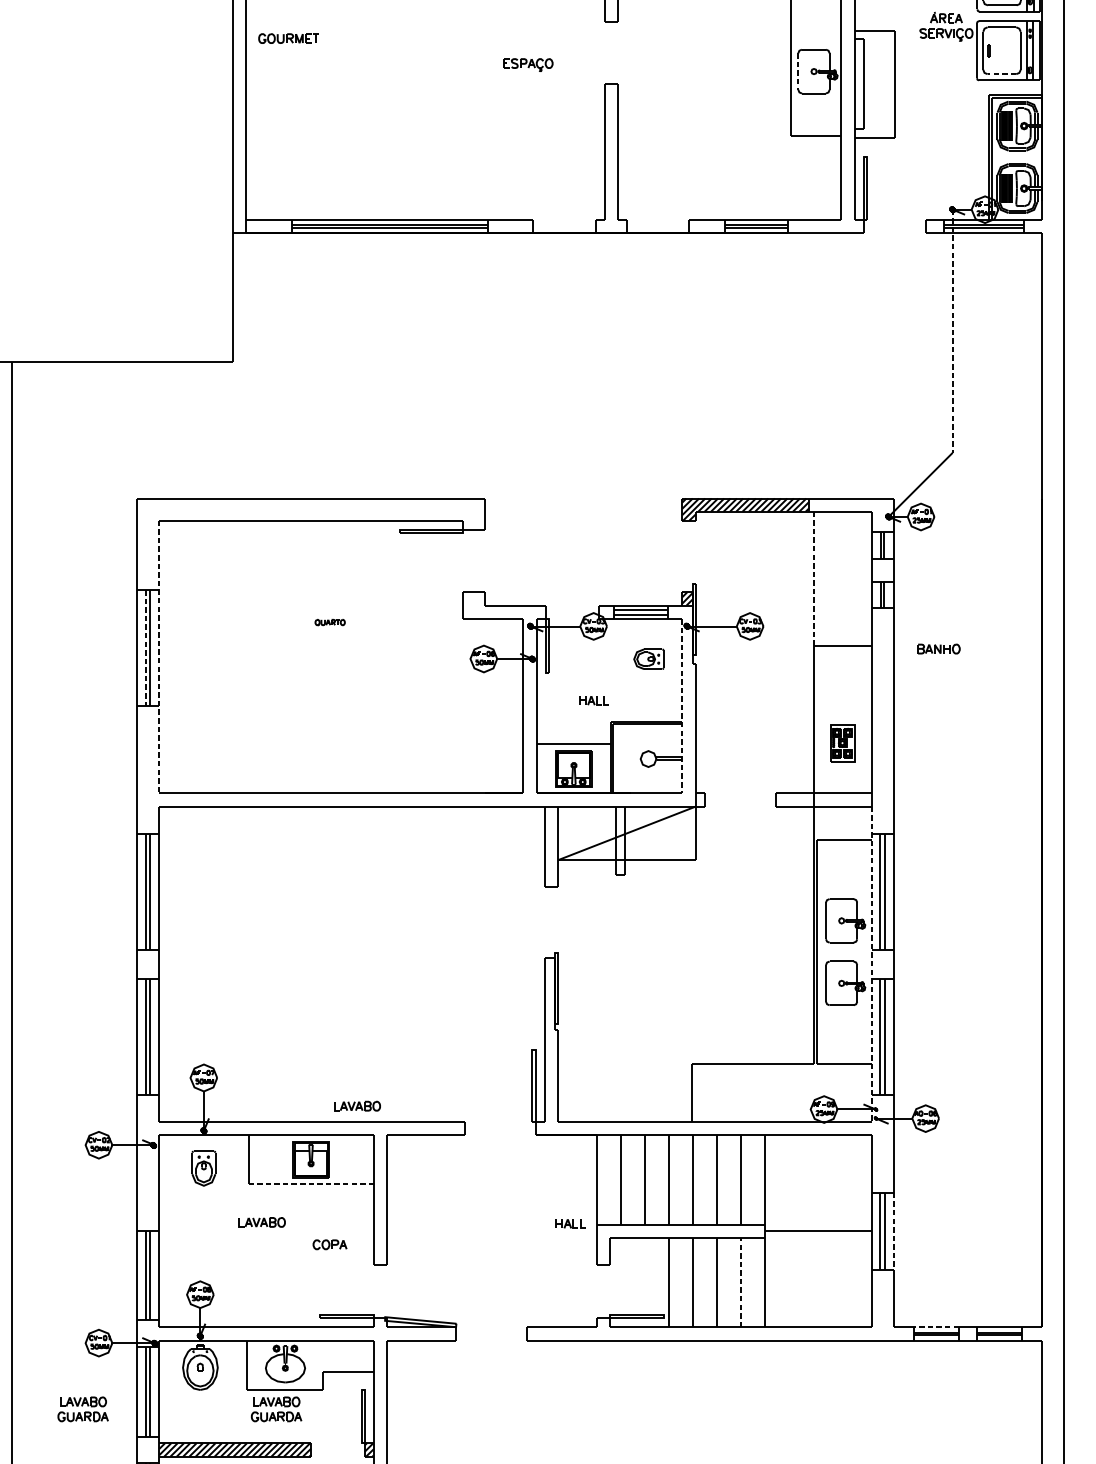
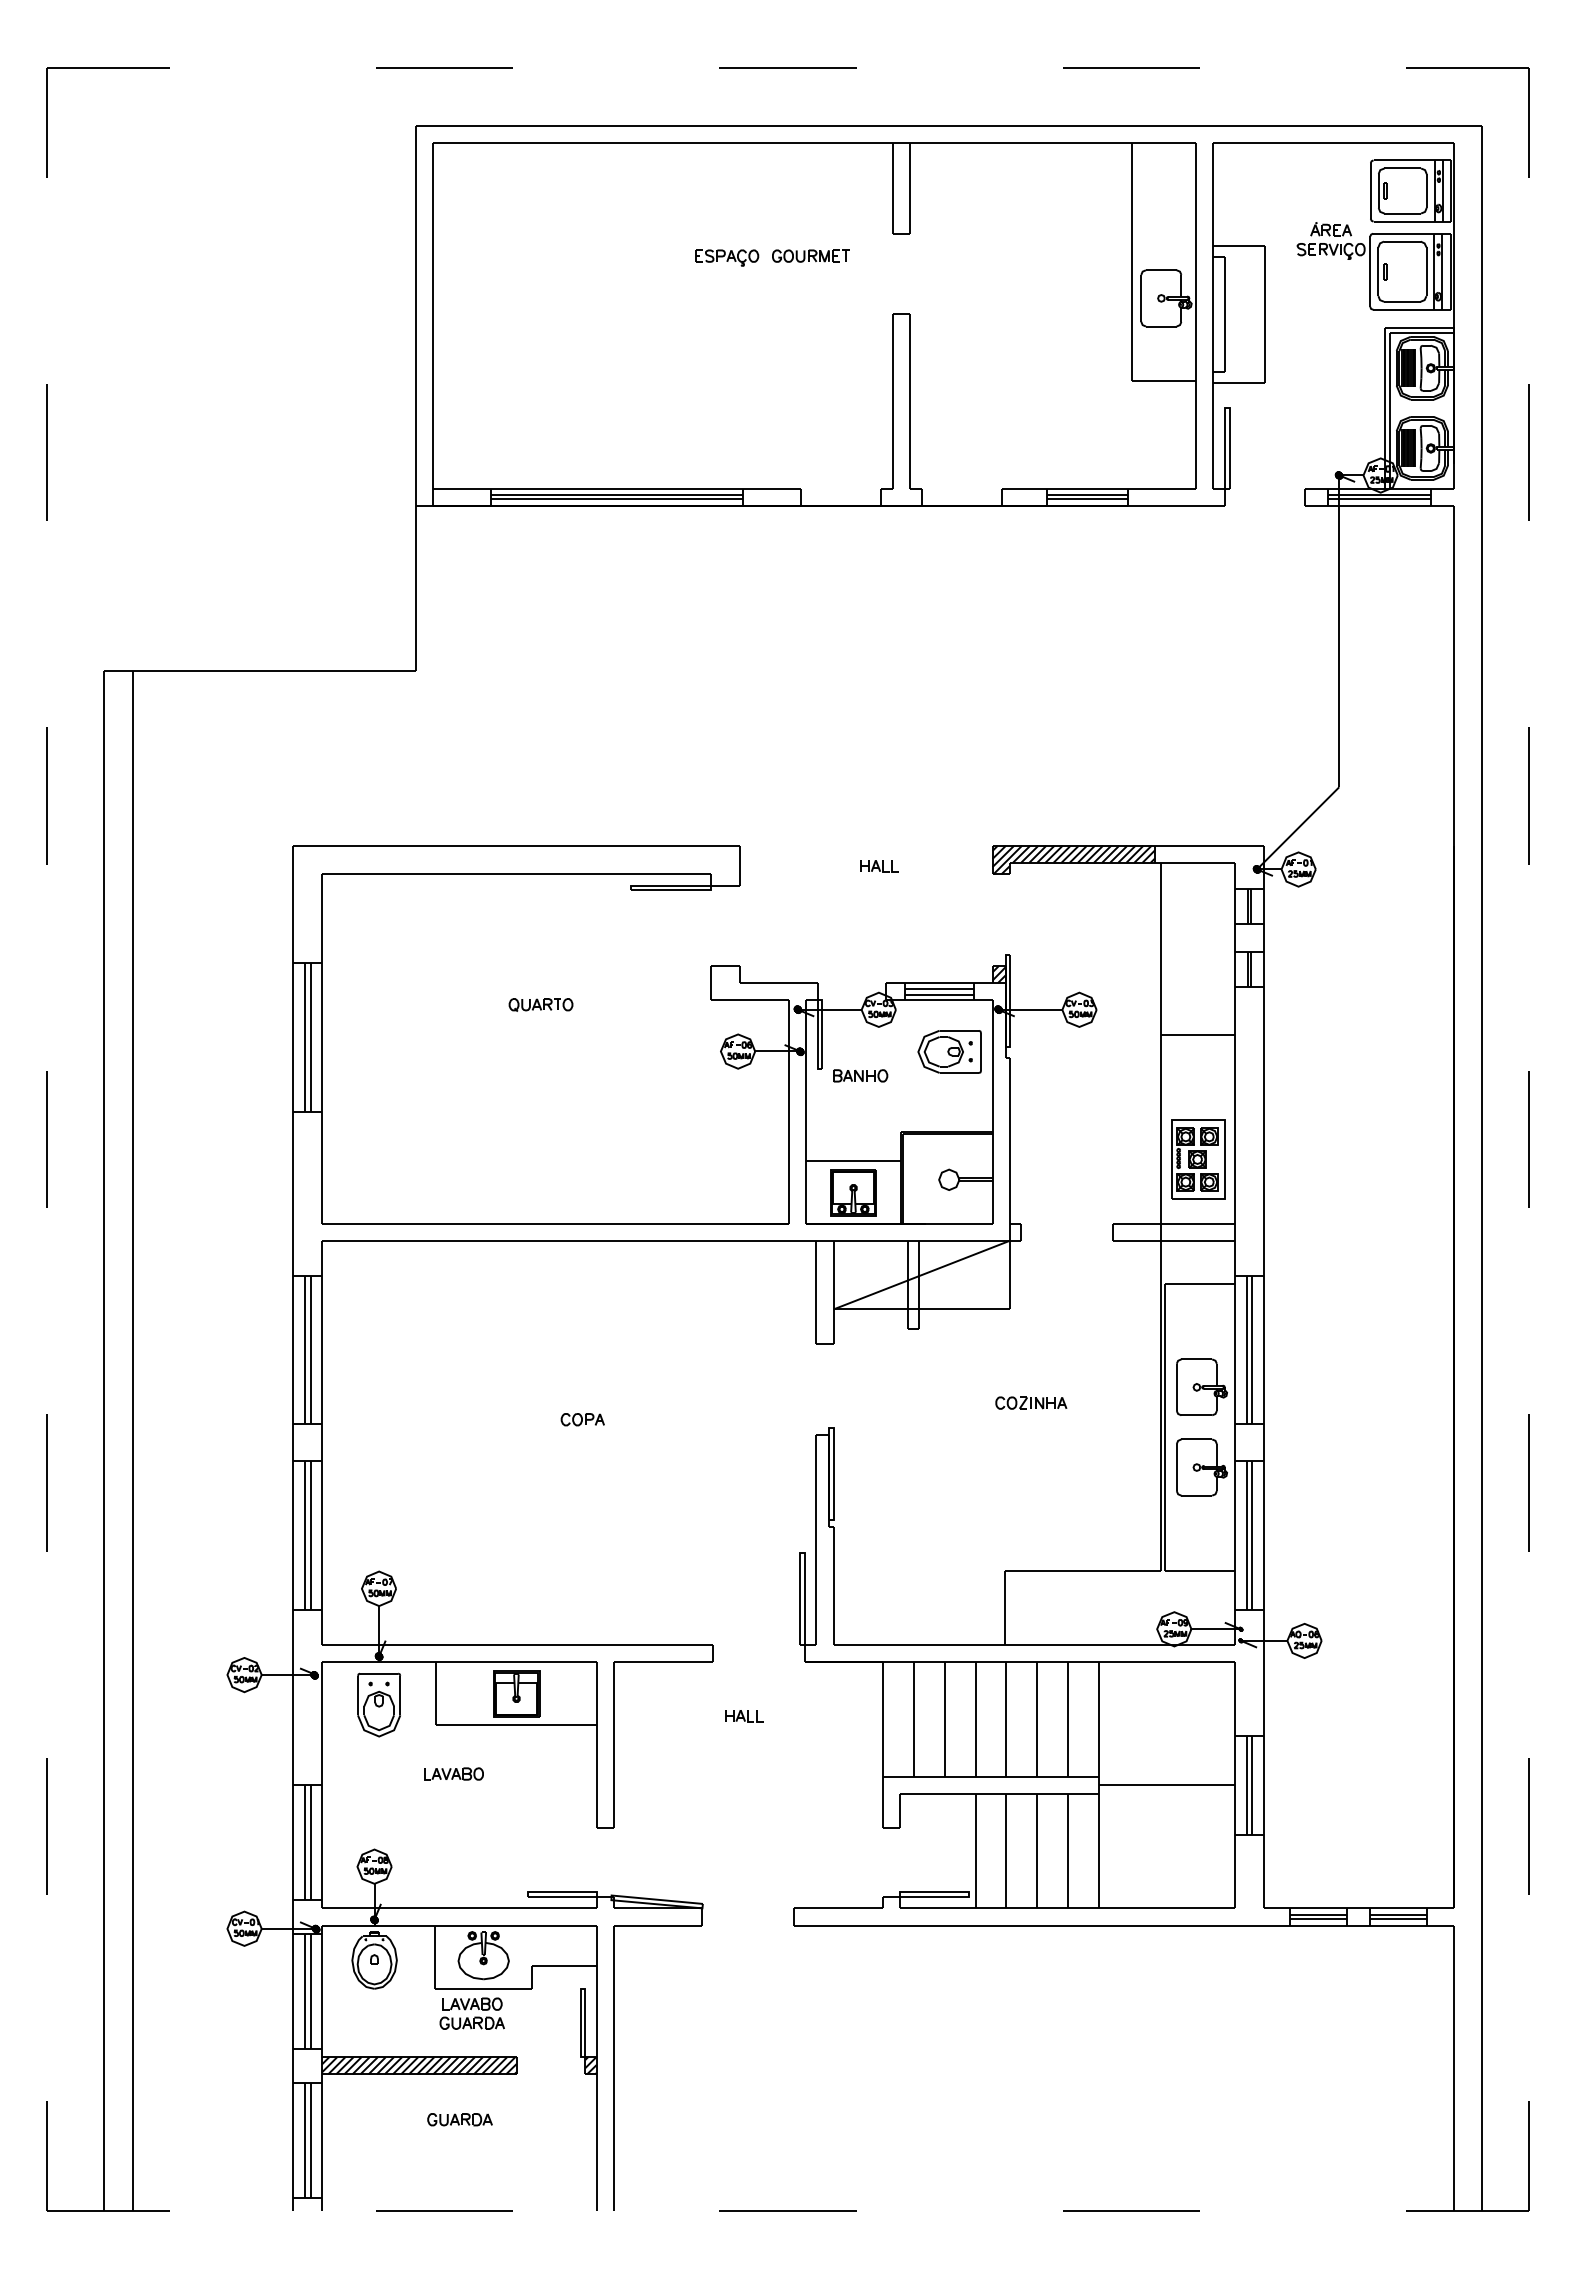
part: (288, 38) -> (810, 255), moved
part: (528, 64) -> (727, 257), moved
line: (798, 71) -> (1141, 298), dashed -> solid
line: (1001, 74) -> (1401, 301), dashed -> solid
line: (952, 331) -> (1339, 631), dashed -> solid
line: (813, 578) -> (1160, 948), dashed -> solid
part: (329, 622) -> (540, 1004), size x1.67
line: (145, 648) -> (304, 1038), dashed -> solid
part: (938, 648) -> (860, 1075), moved
line: (158, 656) -> (321, 1048), dashed -> solid
part: (648, 658) -> (949, 1051), size x1.67
part: (594, 701) -> (879, 866), moved
line: (682, 705) -> (992, 1111), dashed -> solid
part: (842, 743) -> (1198, 1159), size x1.67
part: (712, 932) -> (1031, 1402), added
line: (871, 964) -> (1235, 1443), dashed -> solid
part: (357, 1105) -> (575, 1624), removed
part: (203, 1168) -> (378, 1704), size x1.43
line: (311, 1184) -> (517, 1725), dashed -> solid
part: (570, 1224) -> (744, 1716), moved
line: (893, 1231) -> (1263, 1785), dashed -> solid
part: (329, 1244) -> (582, 1419), moved
line: (741, 1282) -> (1068, 1850), dashed -> solid
line: (936, 1327) -> (1318, 1908), dashed -> solid
part: (82, 1409) -> (223, 2013), removed

